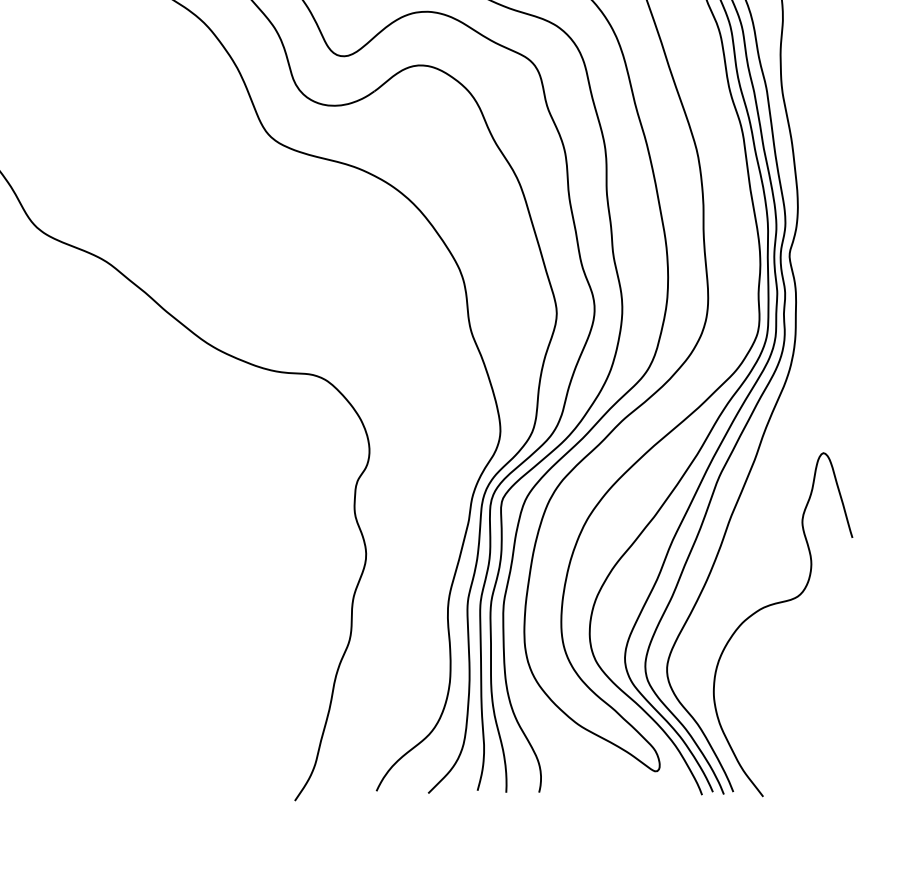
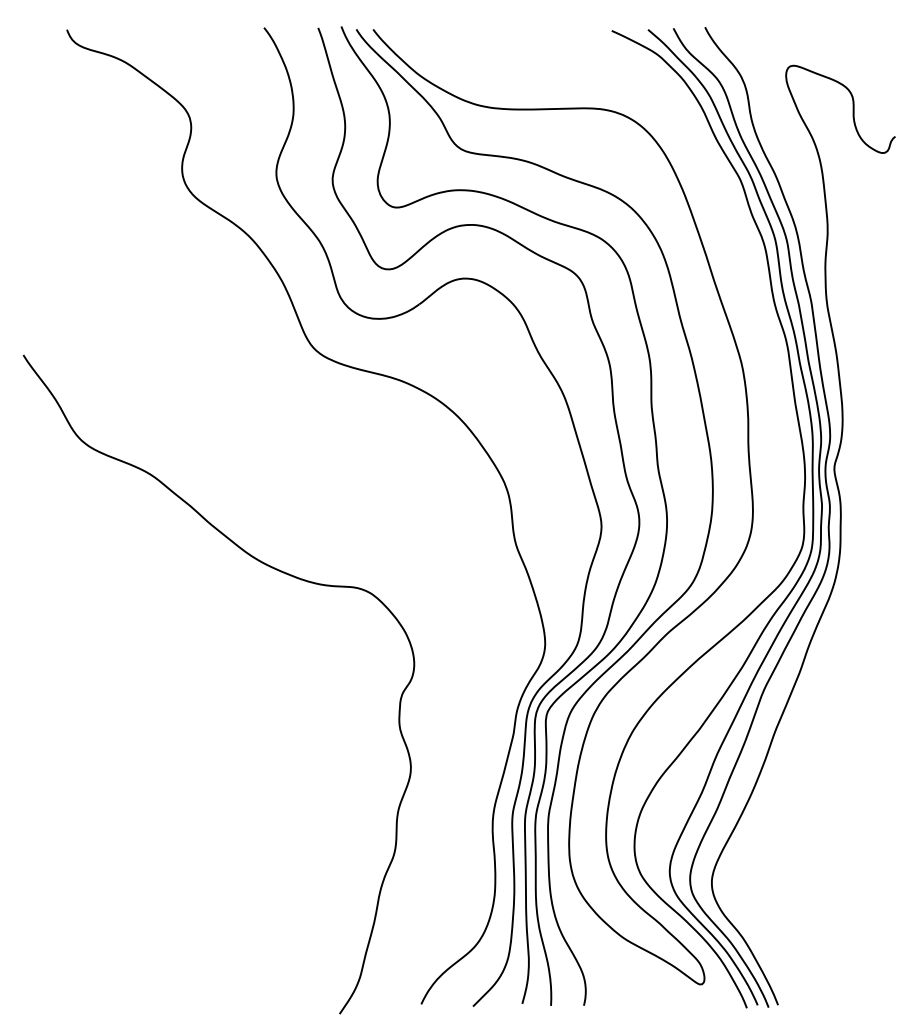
curve: (777, 604) -> (822, 817), removed

